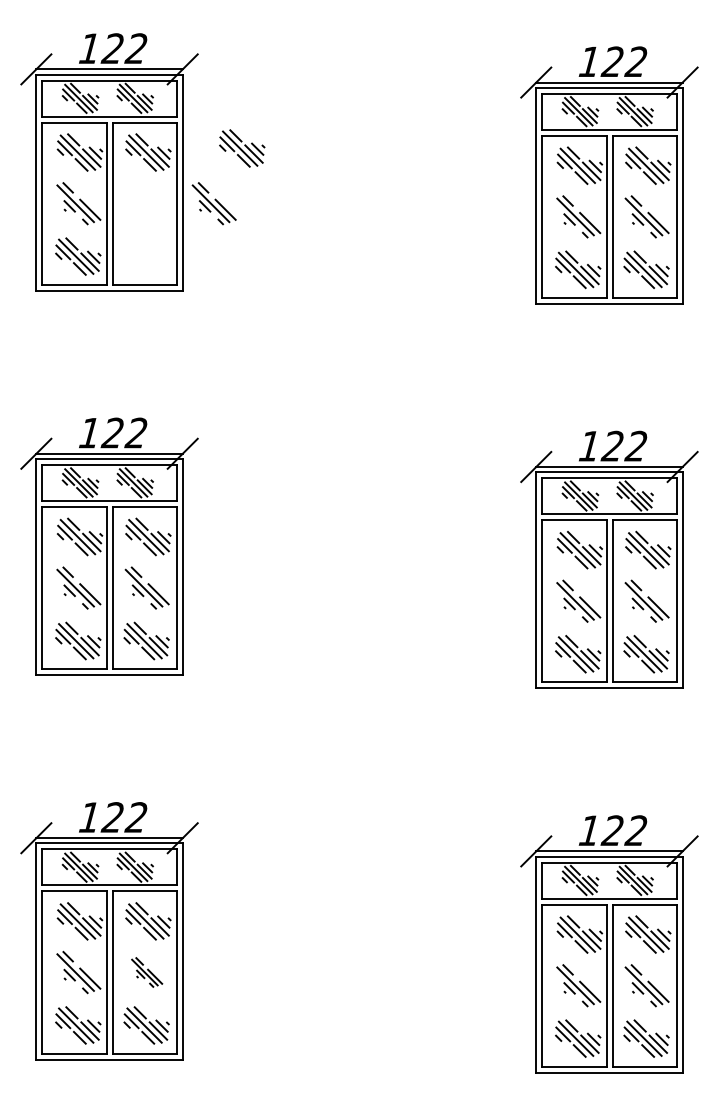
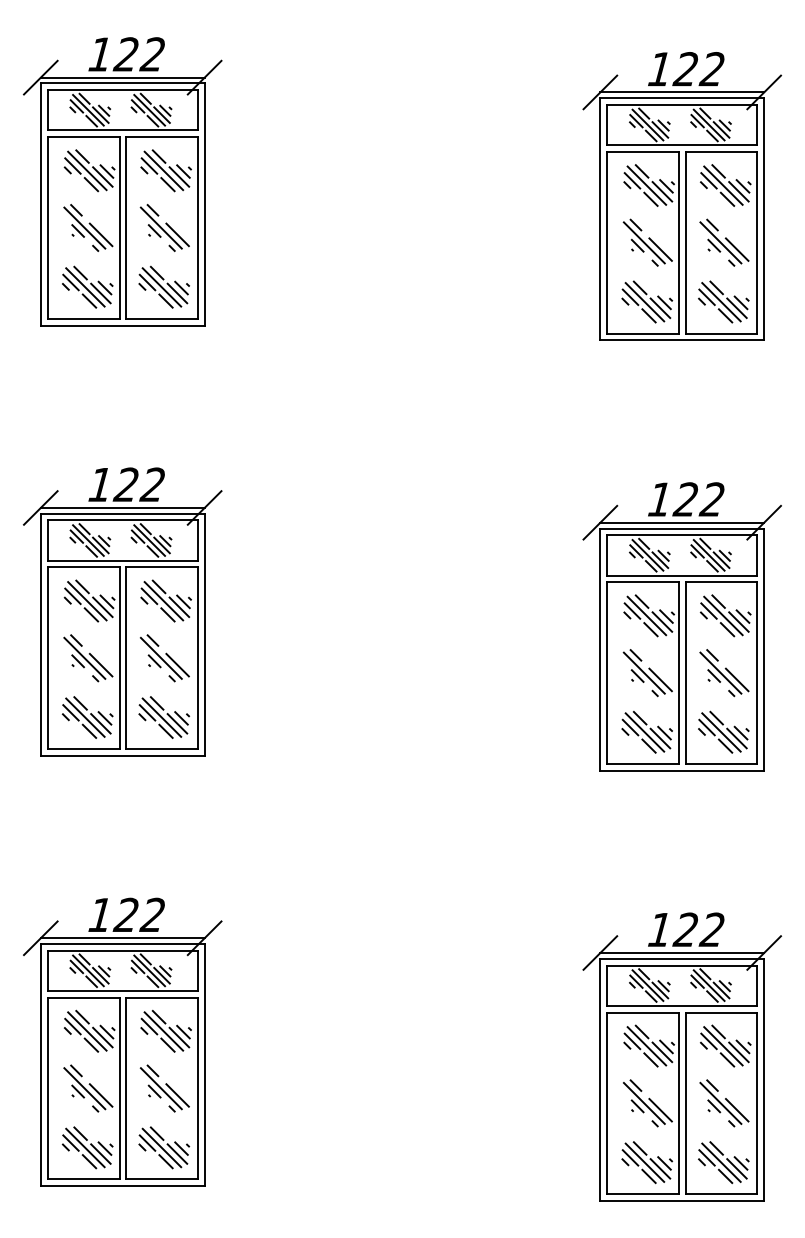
part: (241, 147) -> (163, 286), moved
part: (213, 203) -> (164, 227), moved
part: (146, 972) -> (164, 1088), size x1.43

